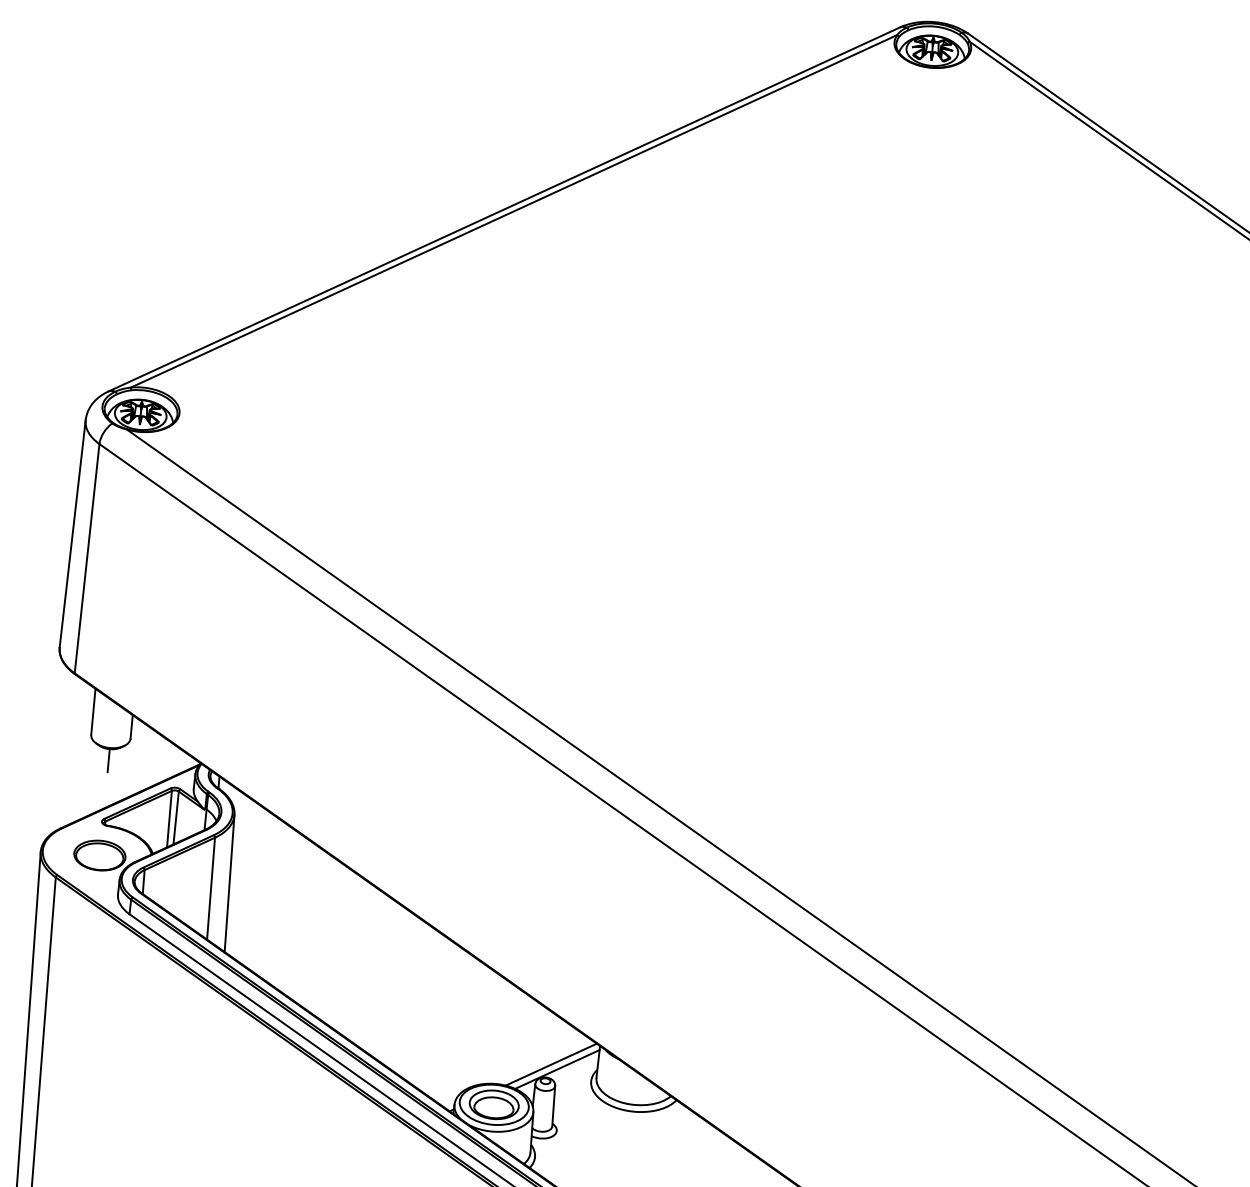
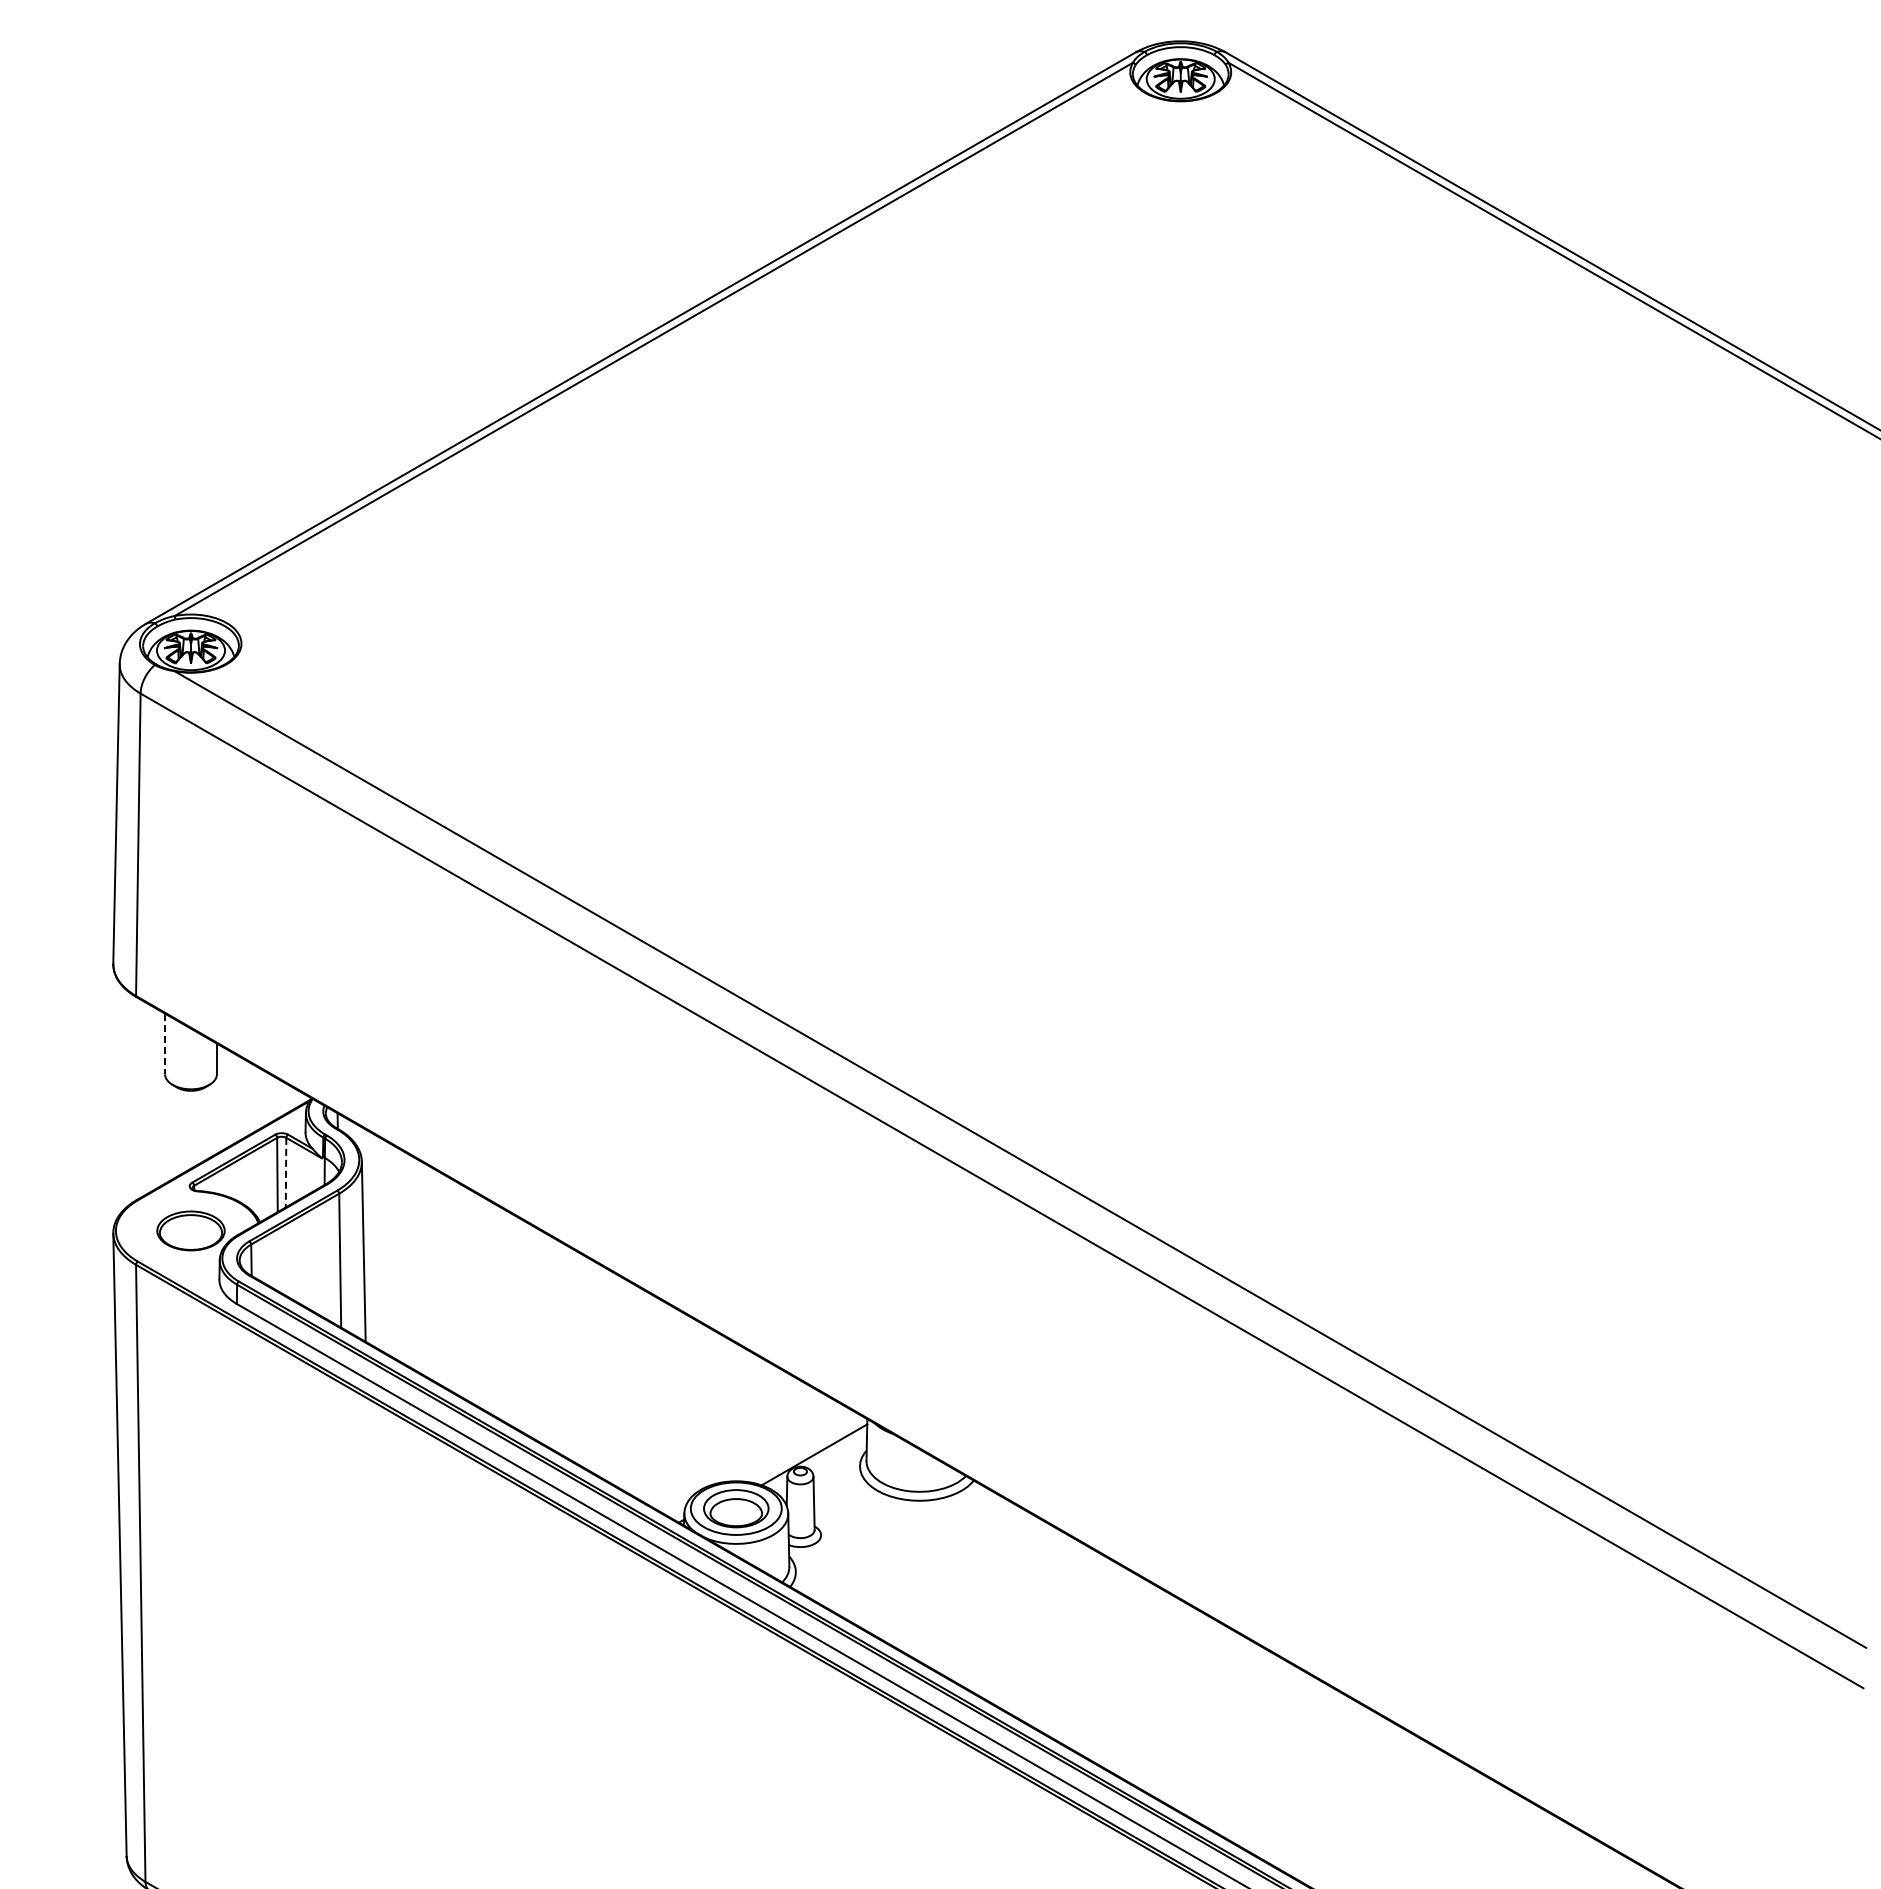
line: (93, 712) -> (165, 1044), solid -> dashed
line: (109, 760) -> (191, 1105), removed
line: (176, 817) -> (286, 1172), solid -> dashed
line: (550, 1064) -> (805, 1449), removed

